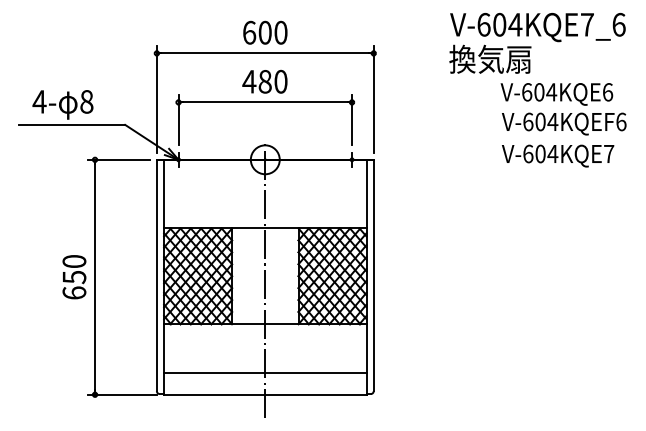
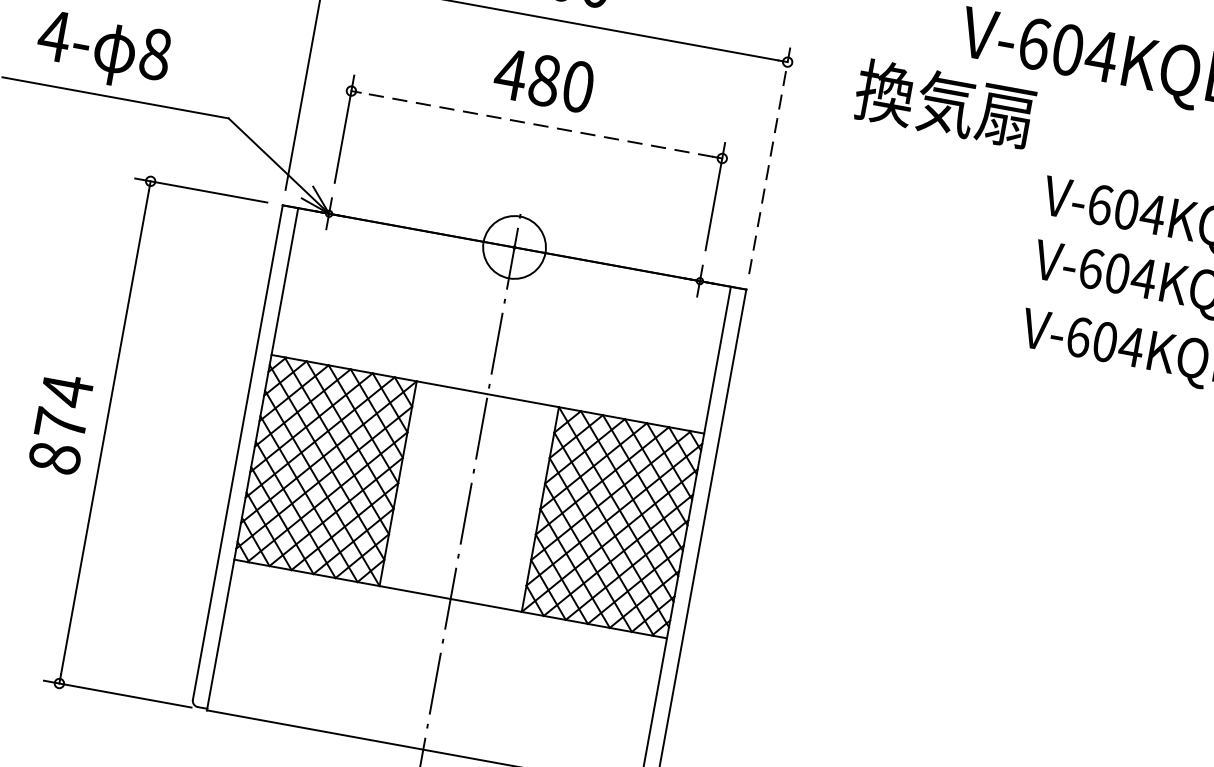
text: (490, 58) -> (945, 102), moved
line: (373, 98) -> (769, 158), solid -> dashed
line: (264, 102) -> (535, 124), solid -> dashed
text: (74, 276) -> (61, 422), 650 -> 874
line: (265, 373) -> (431, 704), removed

